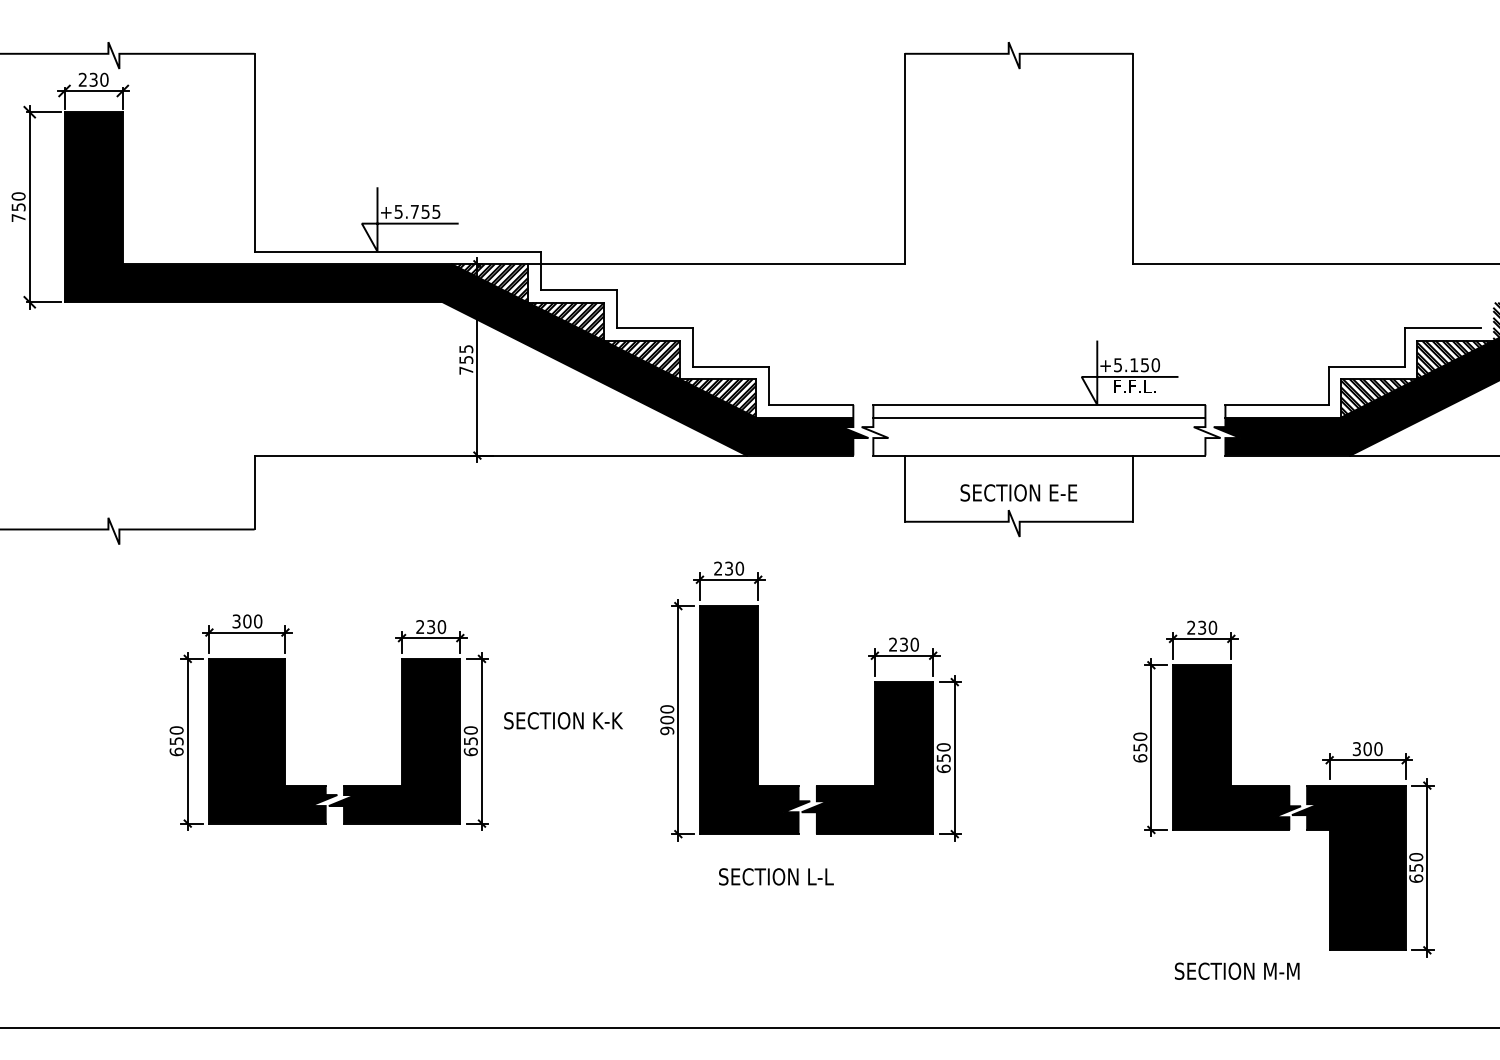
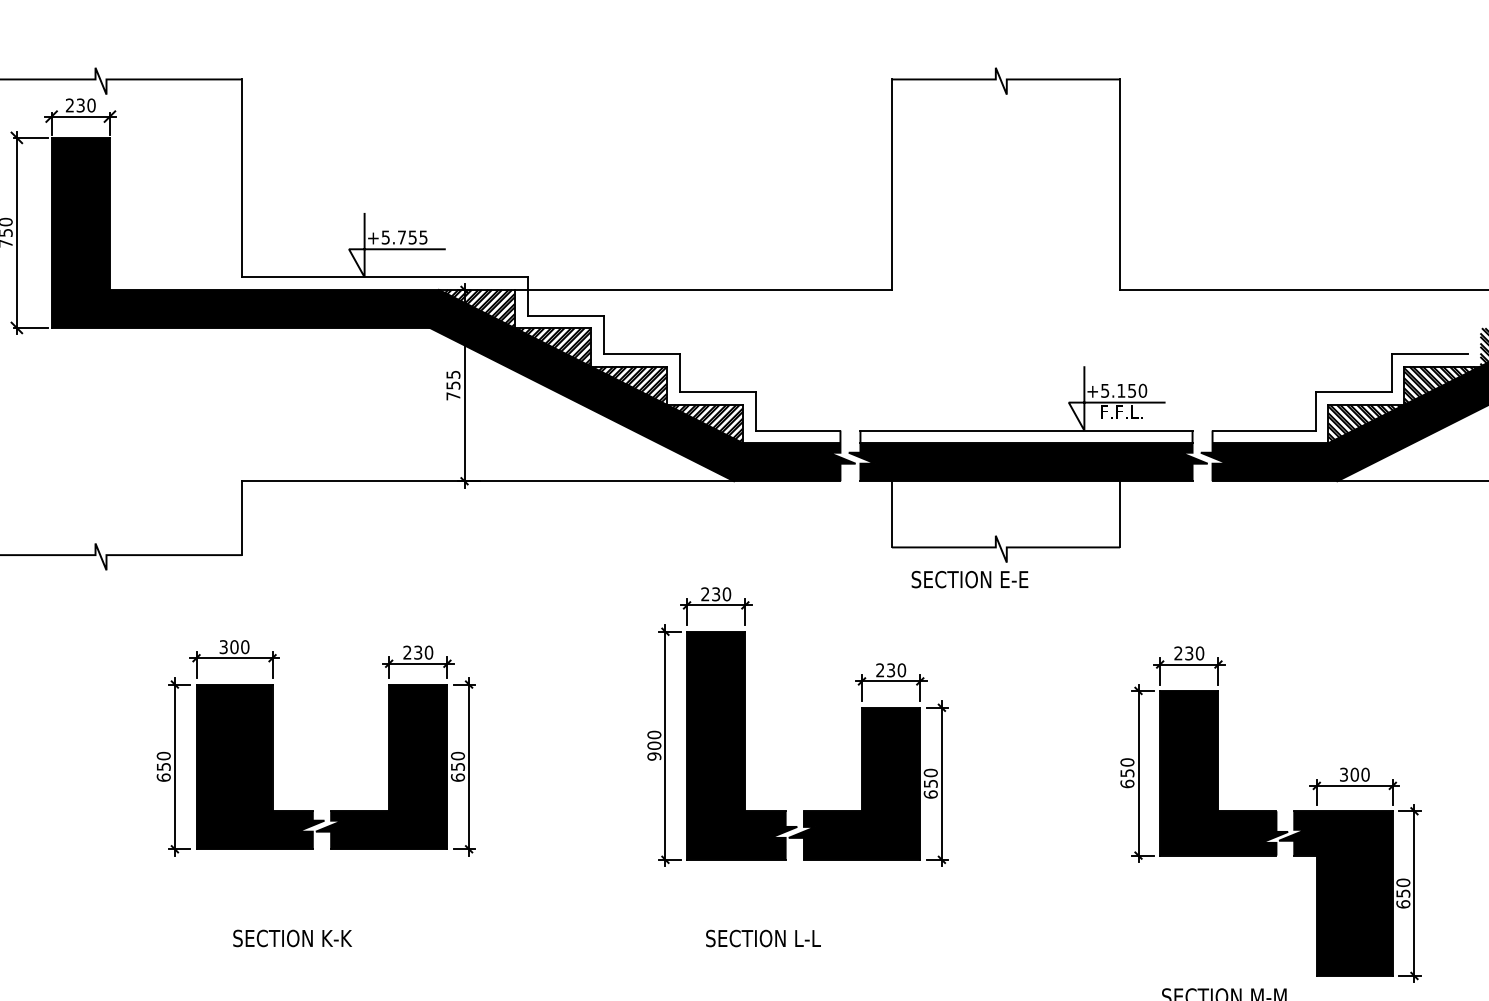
fill: (1040, 436) -> (1027, 462), added
text: (1018, 492) -> (969, 579), moved
text: (563, 720) -> (292, 938), moved
text: (776, 876) -> (763, 938), moved

